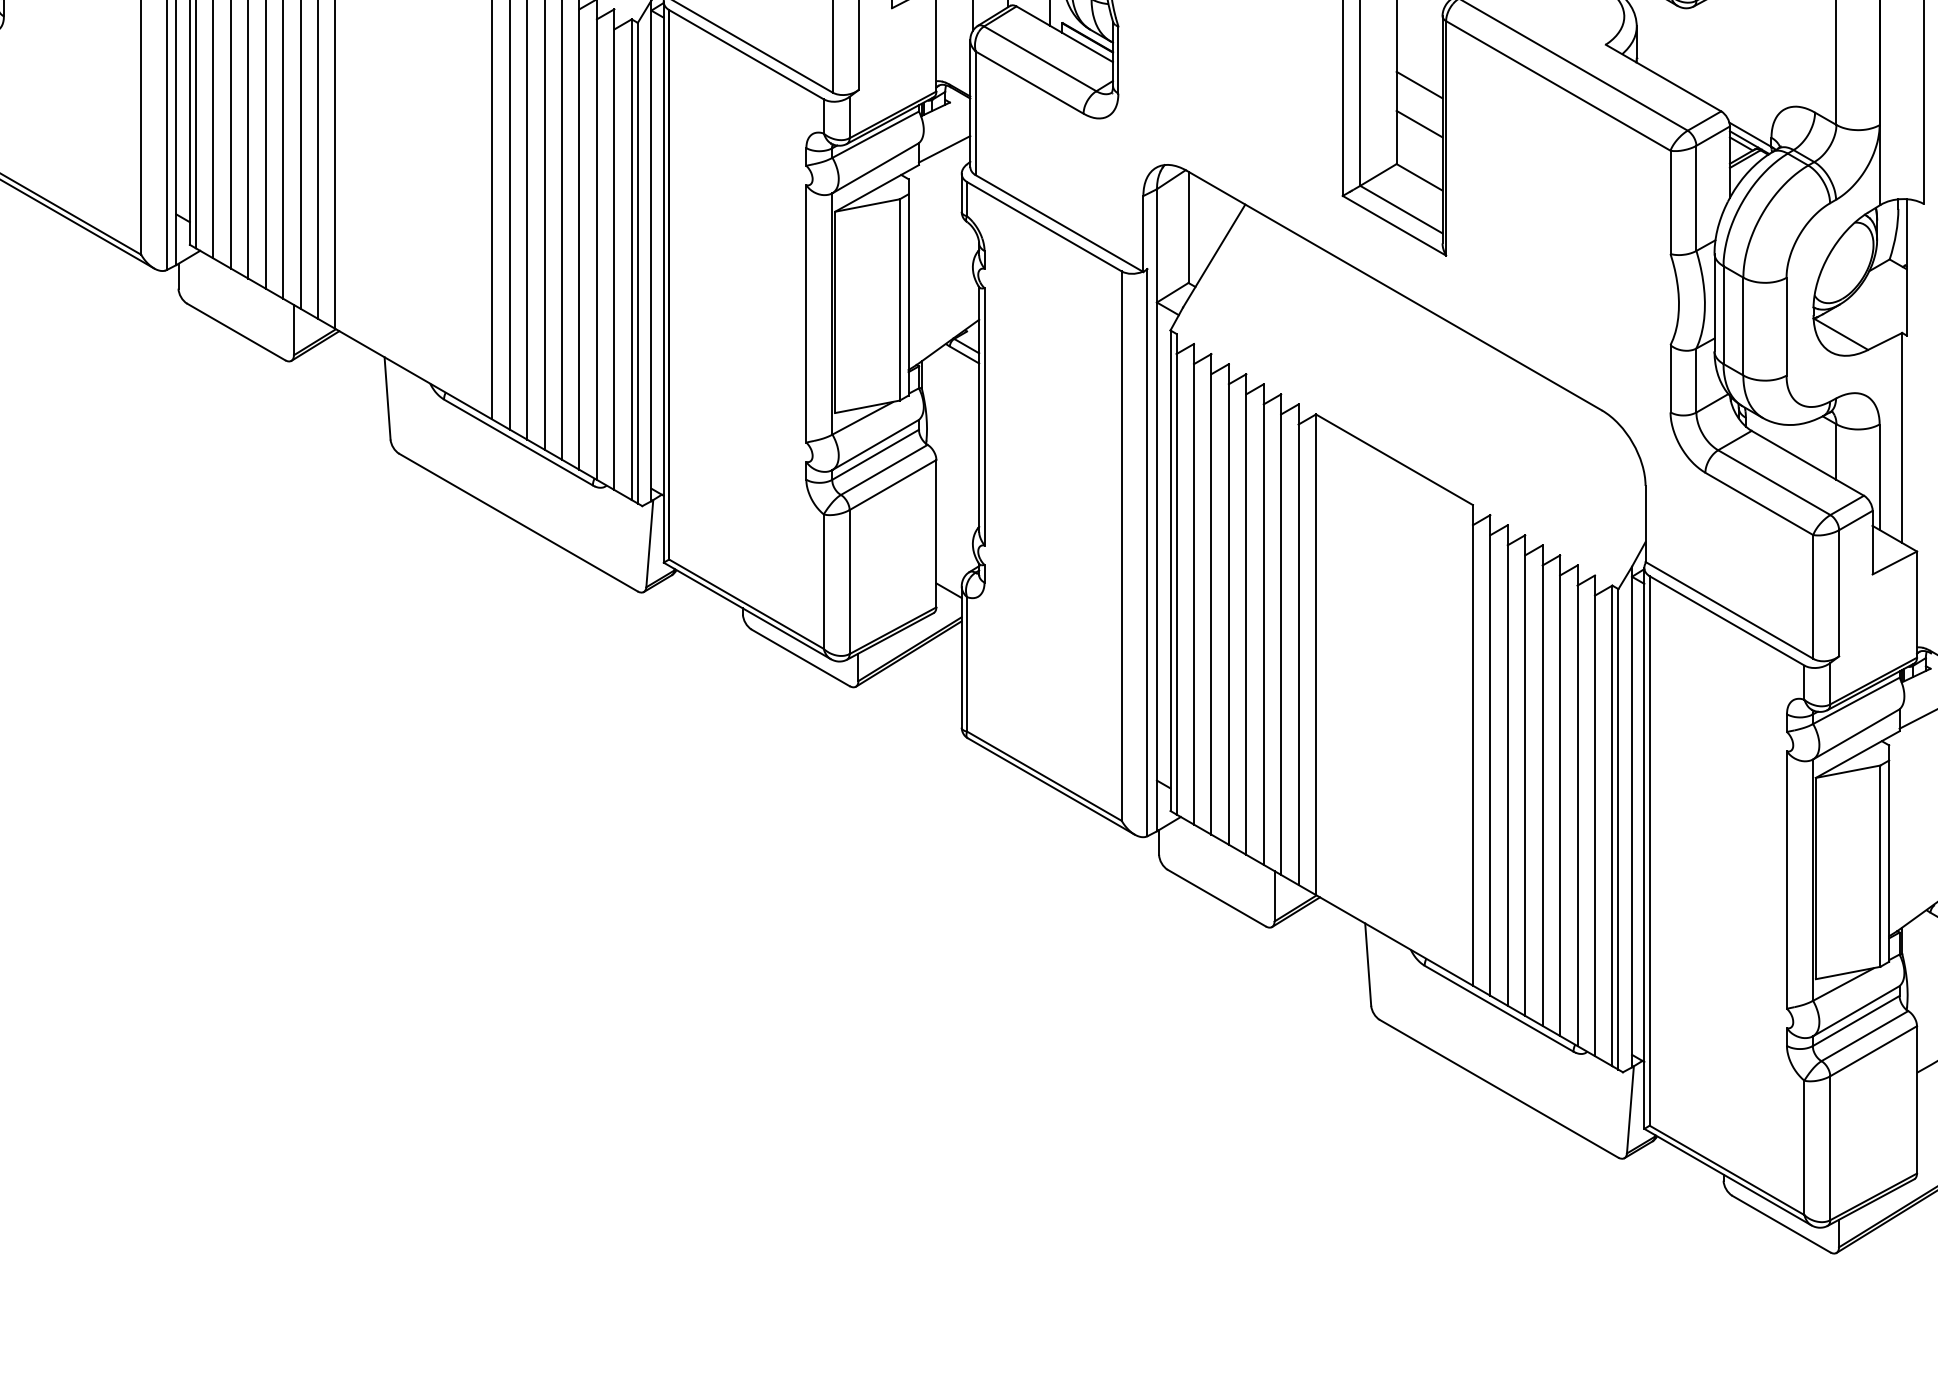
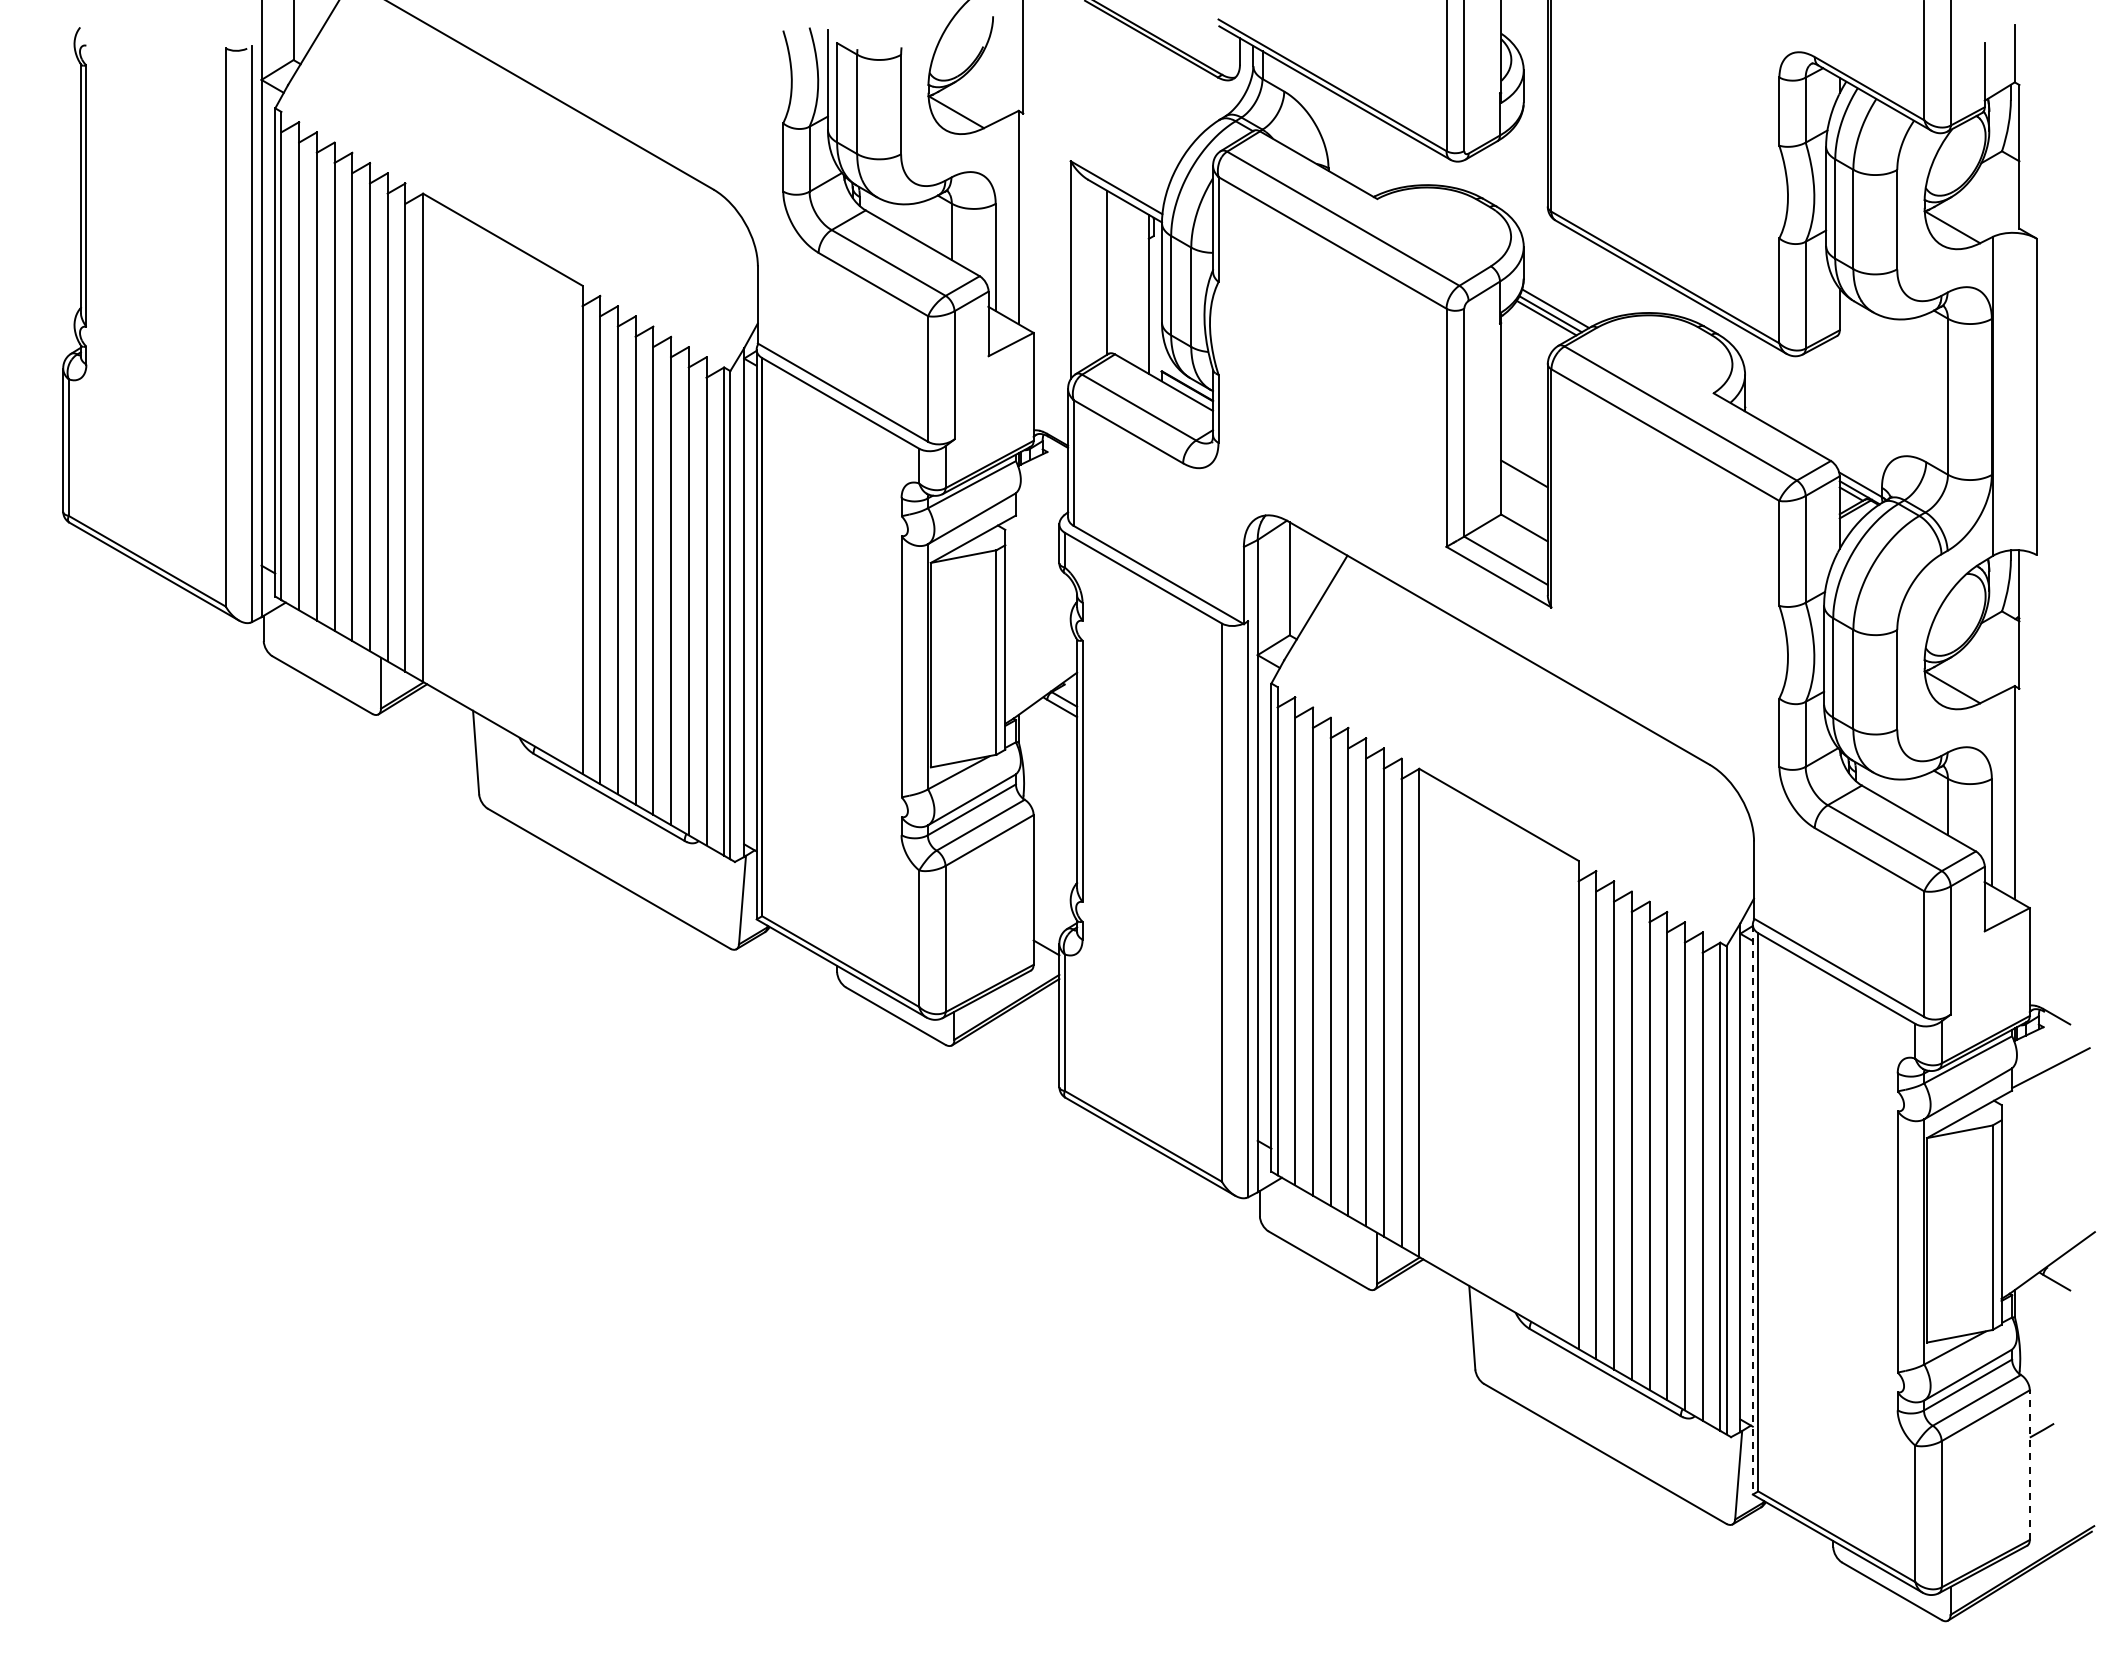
line: (1419, 84) -> (1524, 433), removed
line: (944, 149) -> (1041, 499), removed
line: (1644, 848) -> (1752, 1209), solid -> dashed
line: (1916, 1100) -> (2029, 1465), solid -> dashed

